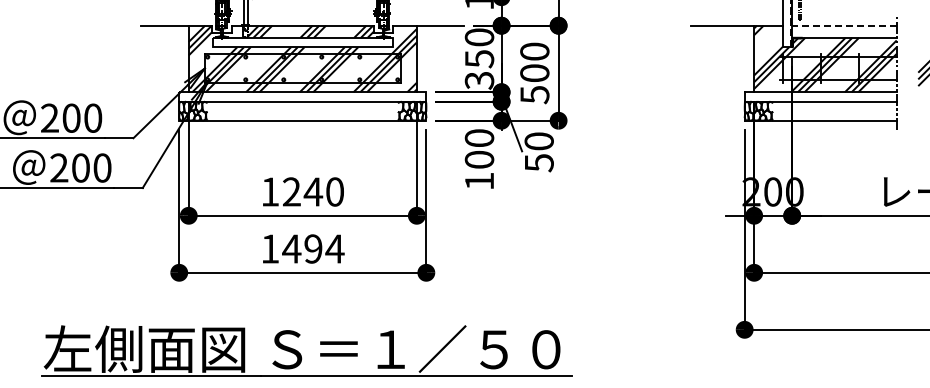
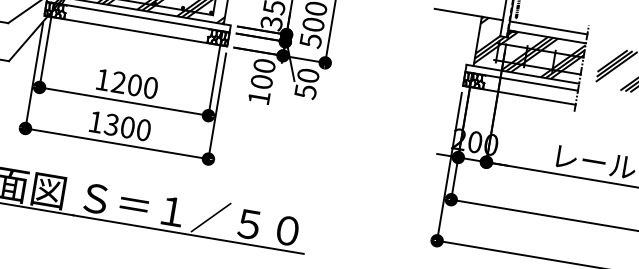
line: (843, 25) -> (548, 27), dashed -> solid
text: (313, 191) -> (134, 84), 1240 -> 1200
text: (313, 248) -> (127, 127), 1494 -> 1300

